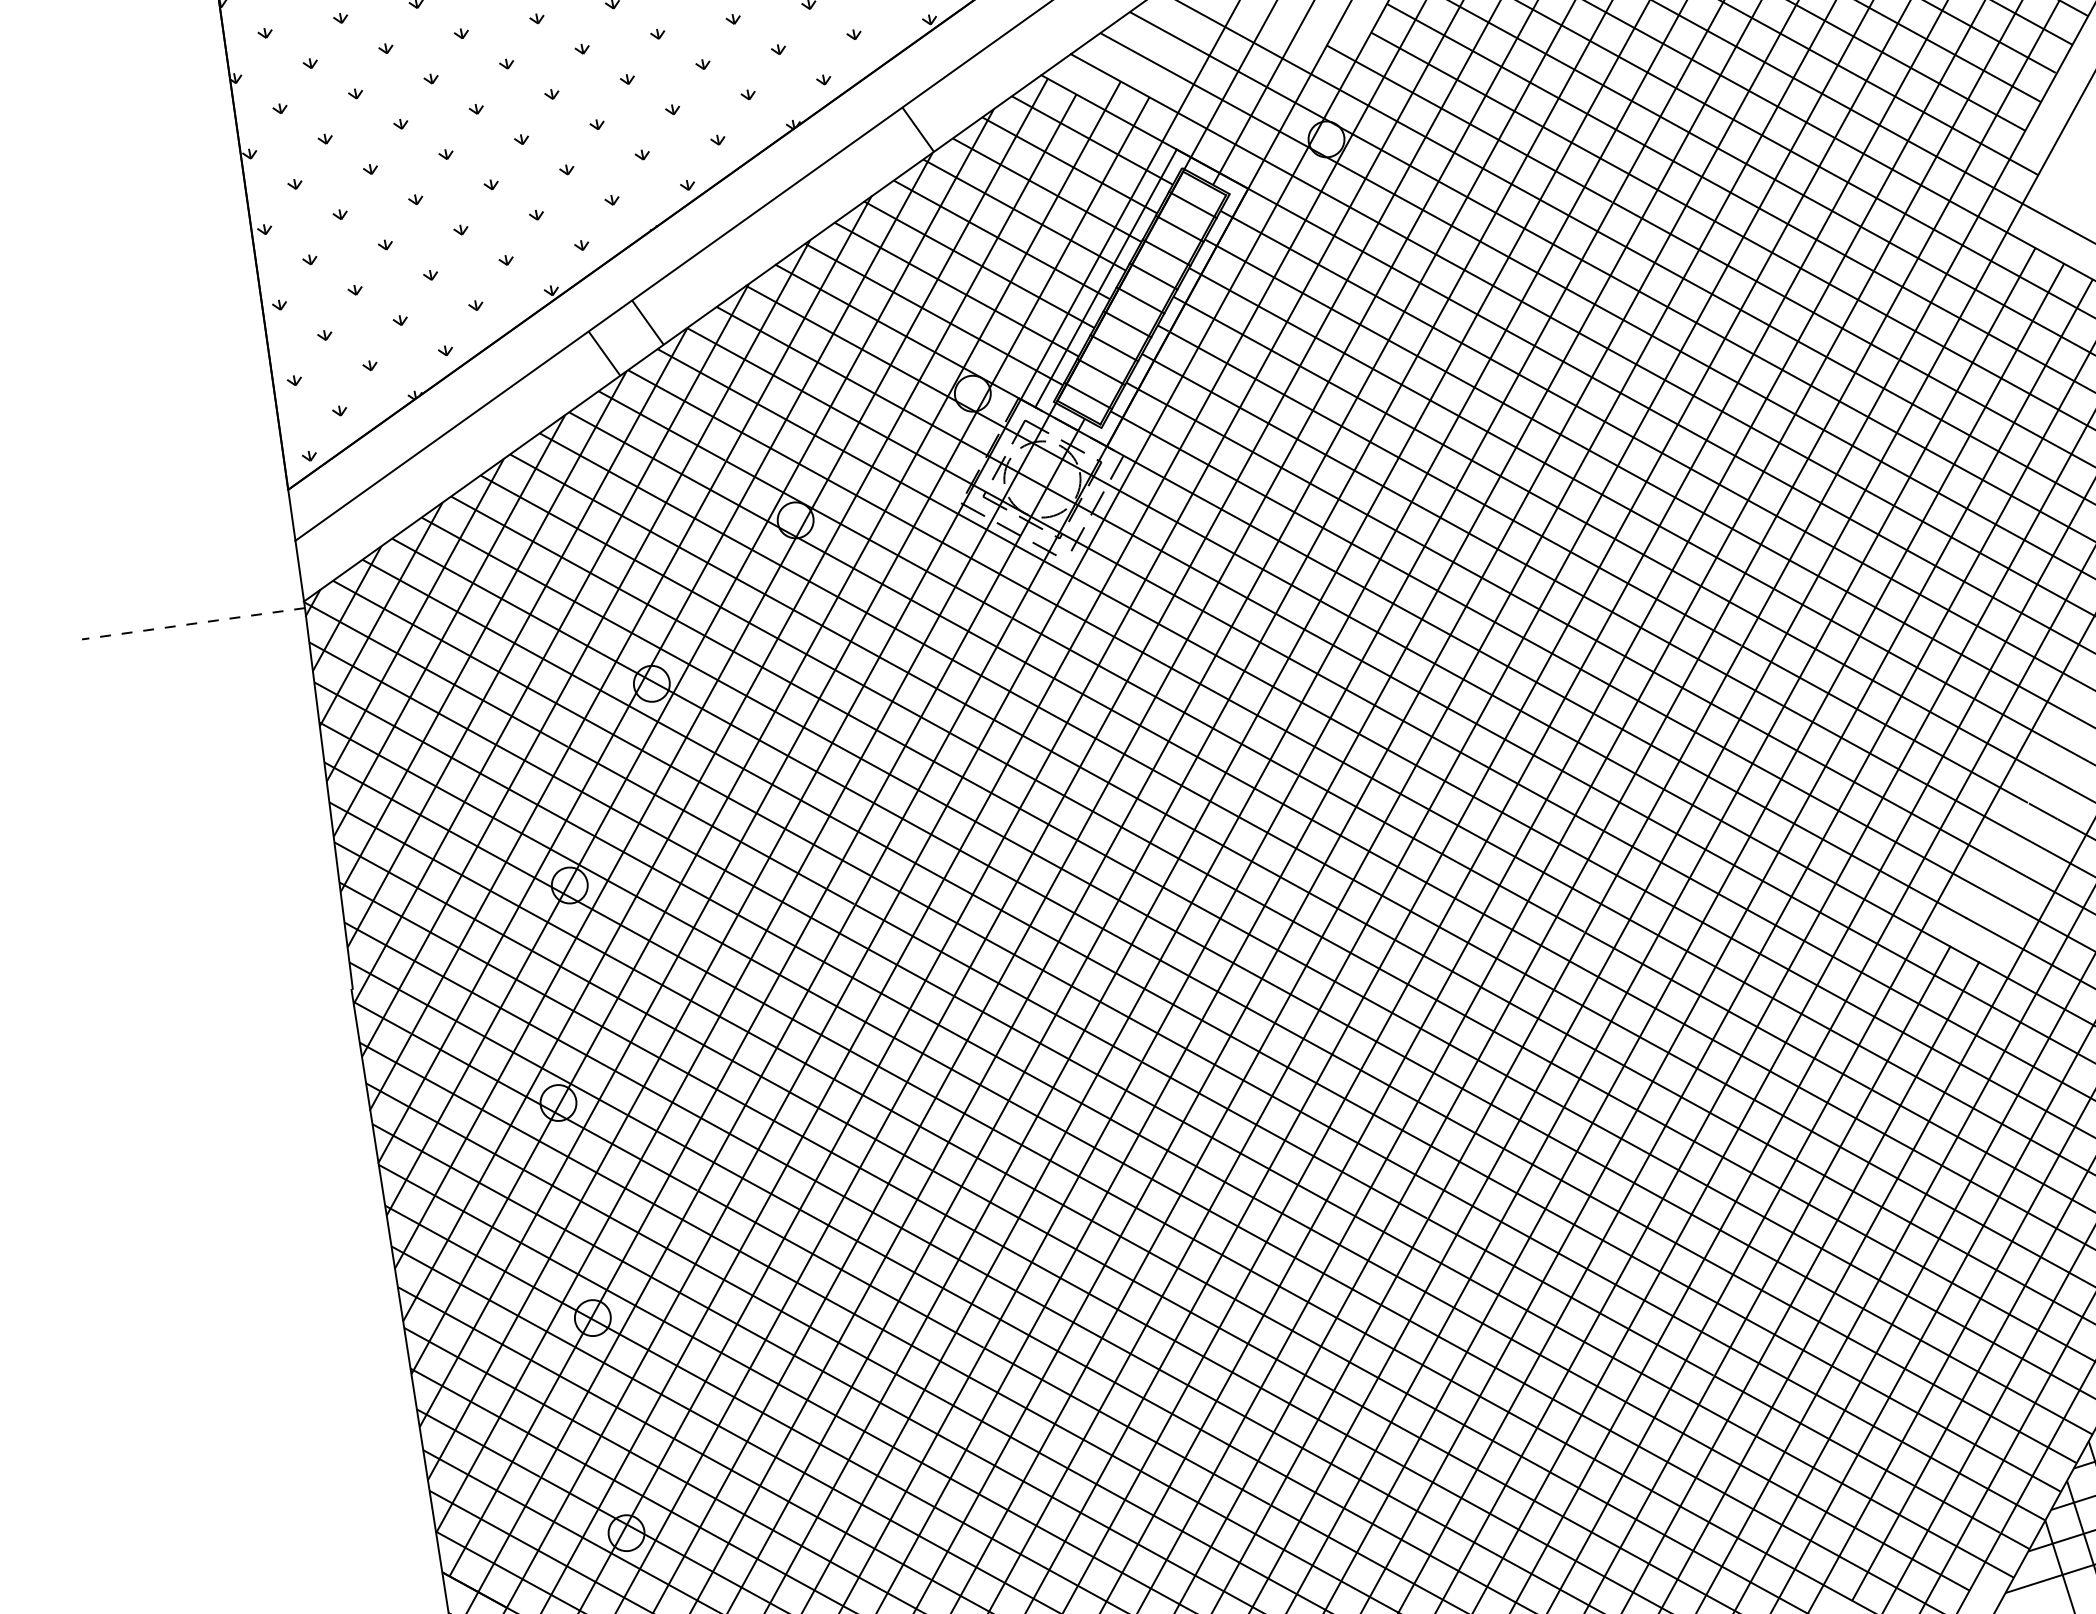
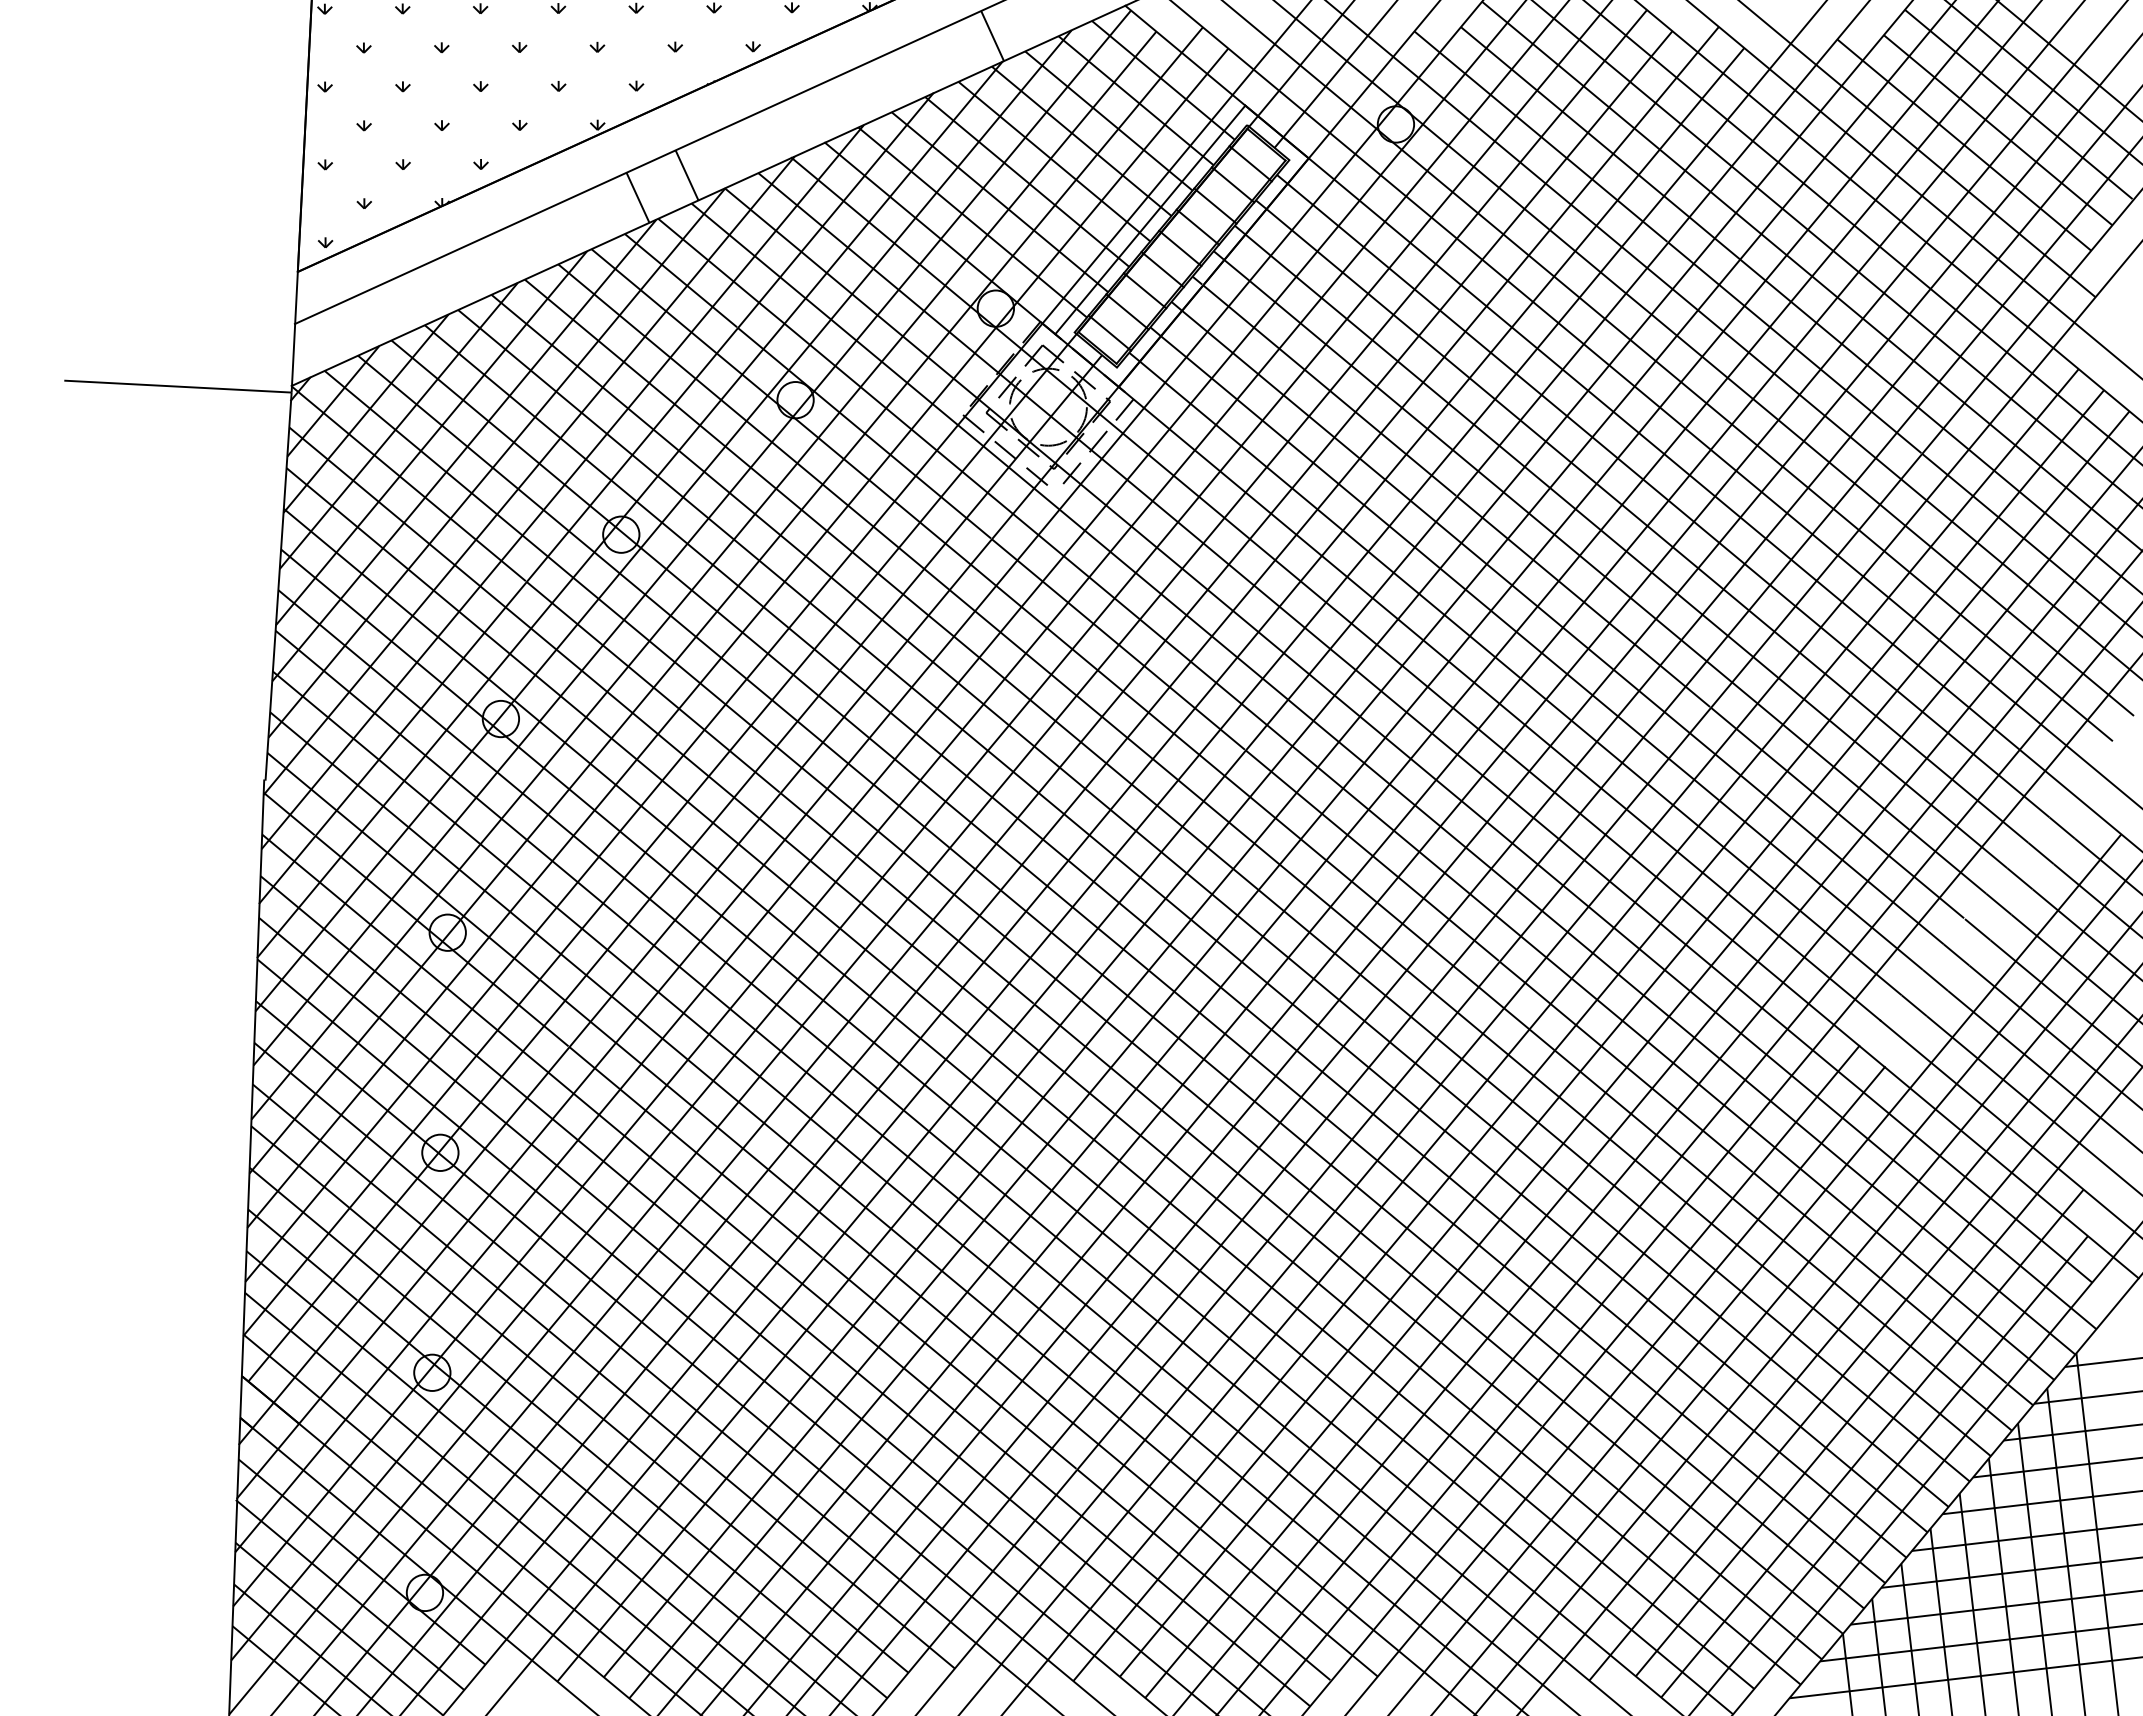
line: (193, 623) -> (177, 386), dashed -> solid

